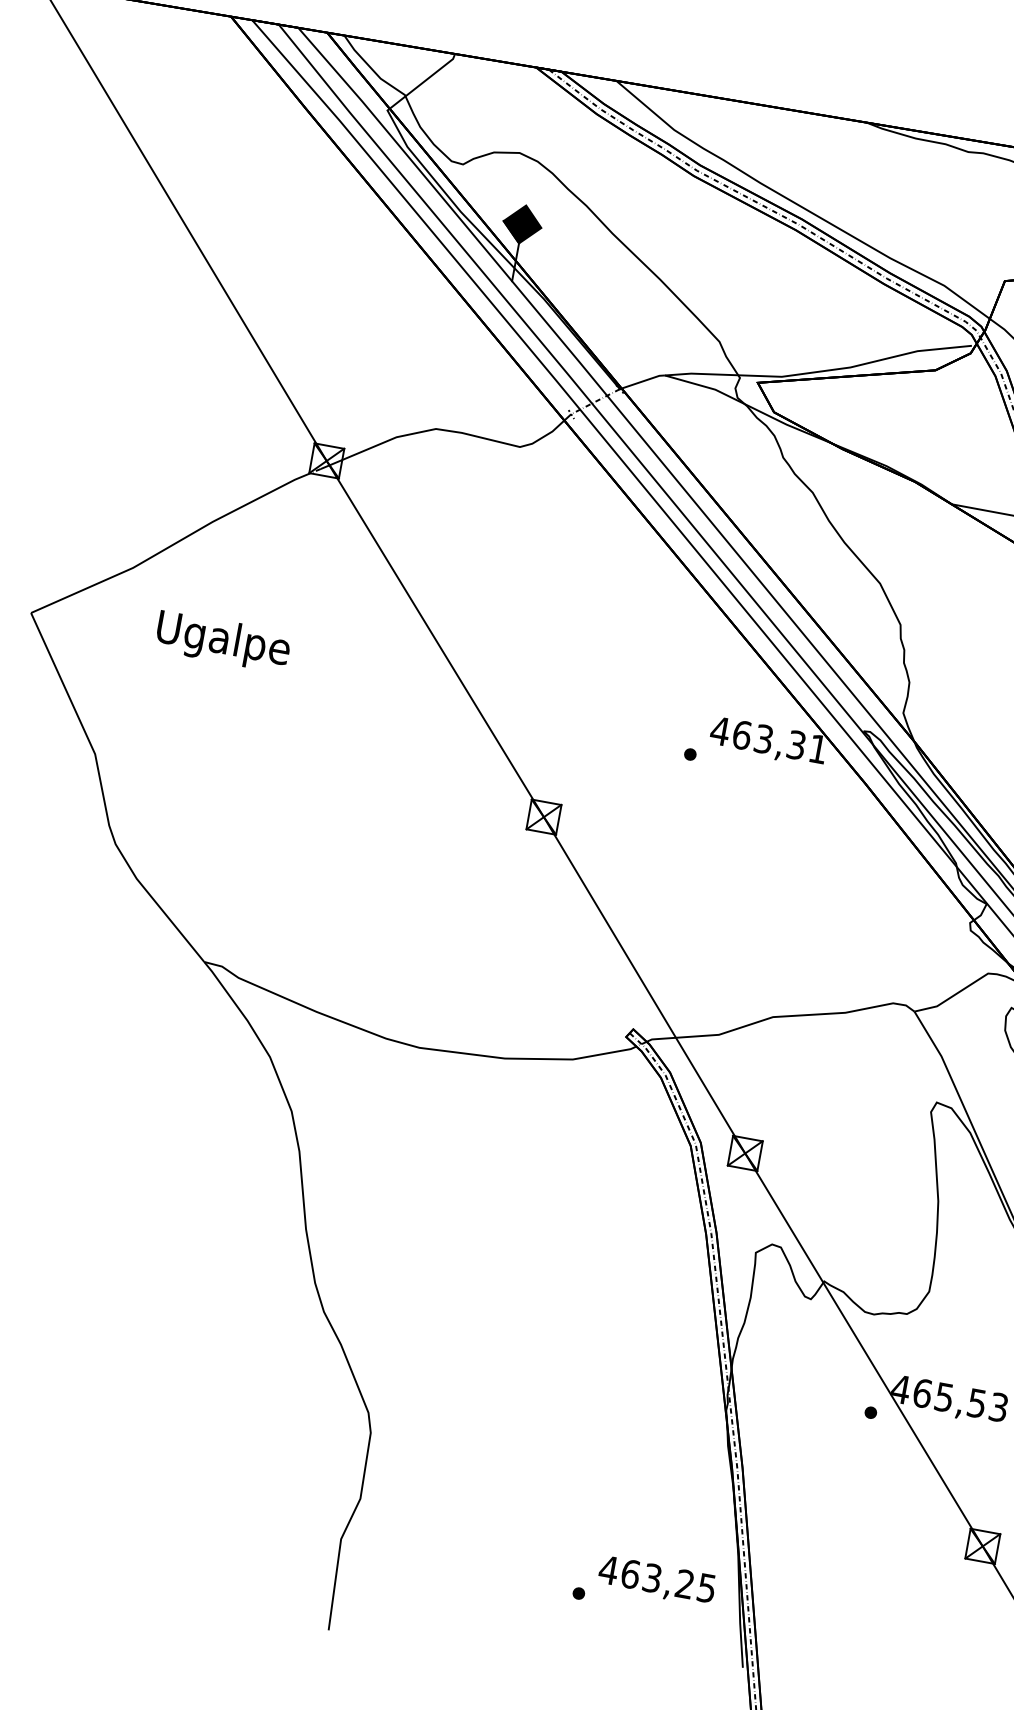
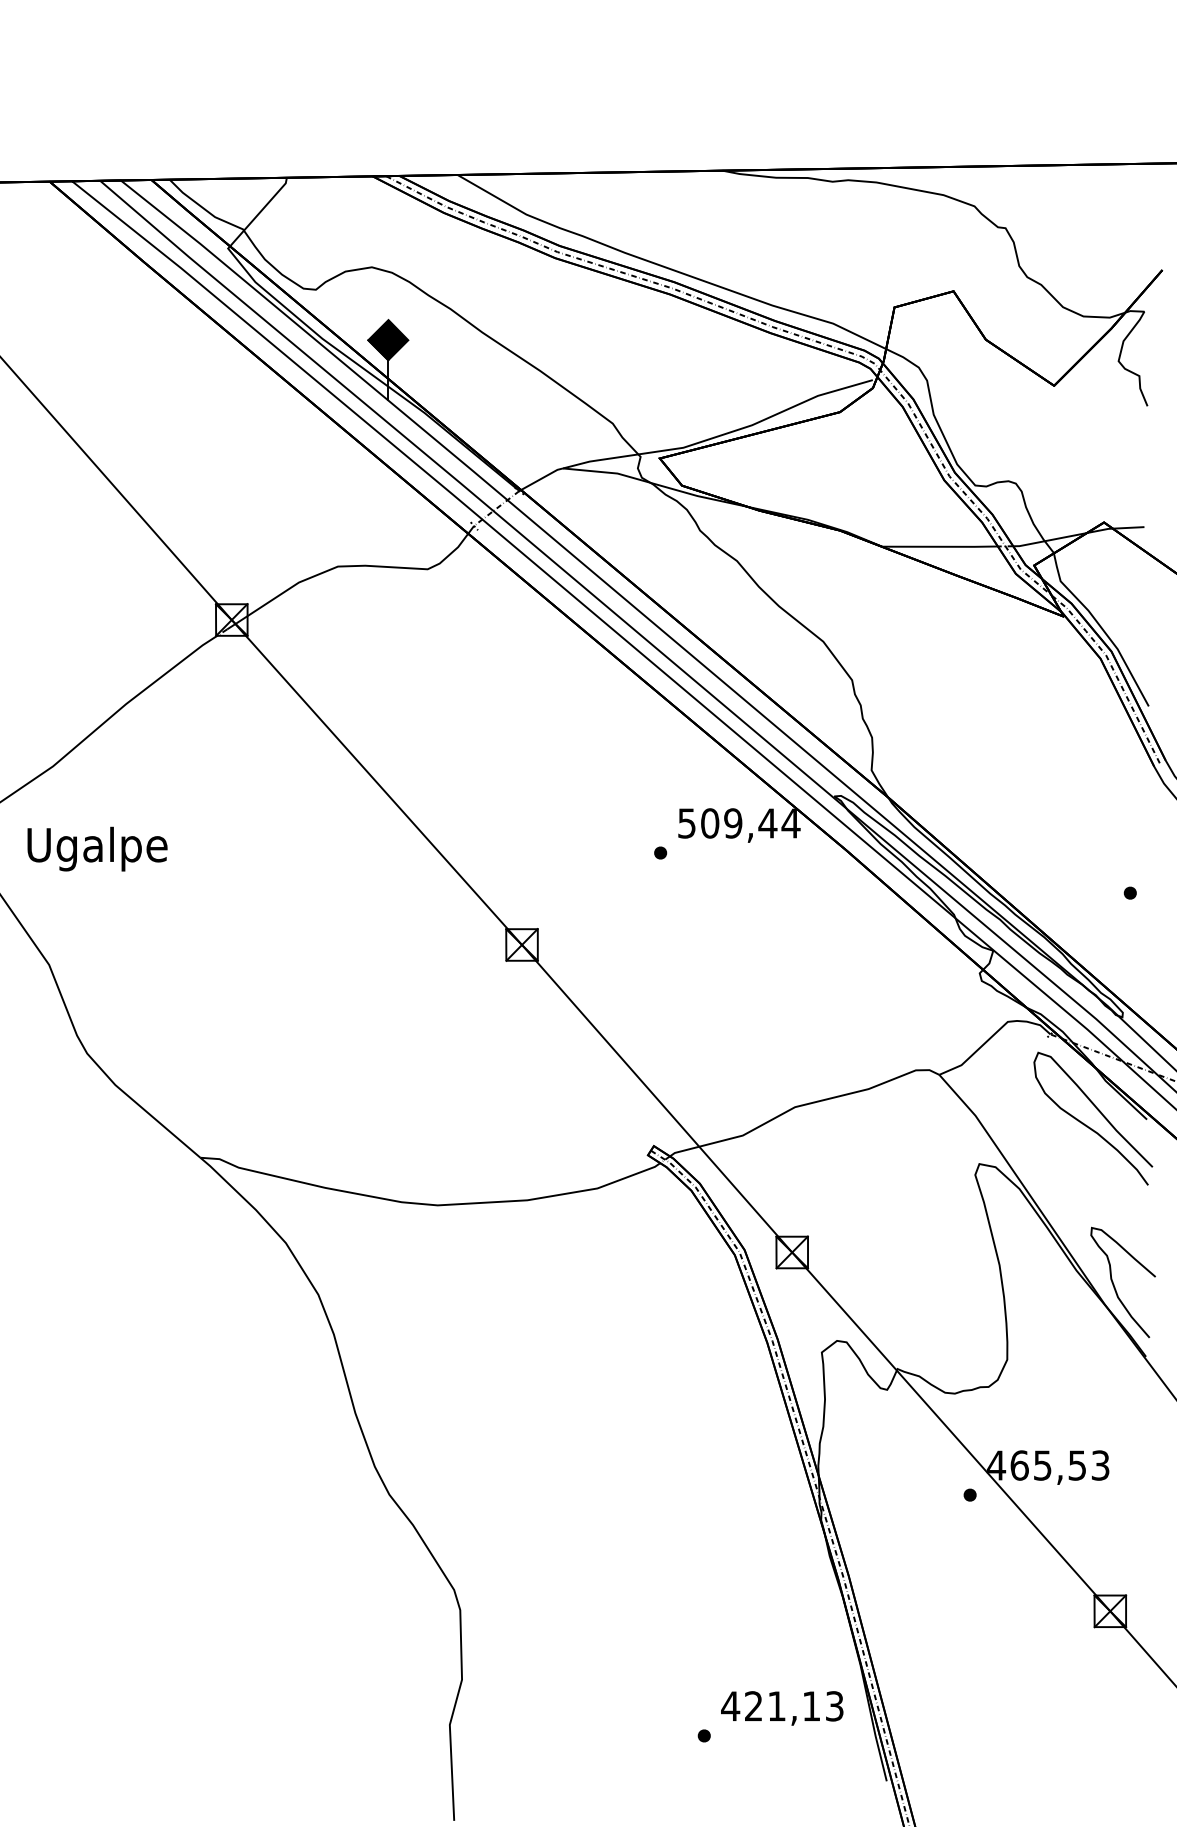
text: (223, 641) -> (97, 848), moved
text: (768, 740) -> (738, 823), 463,31 -> 509,44
text: (667, 1581) -> (793, 1706), 463,25 -> 421,13

